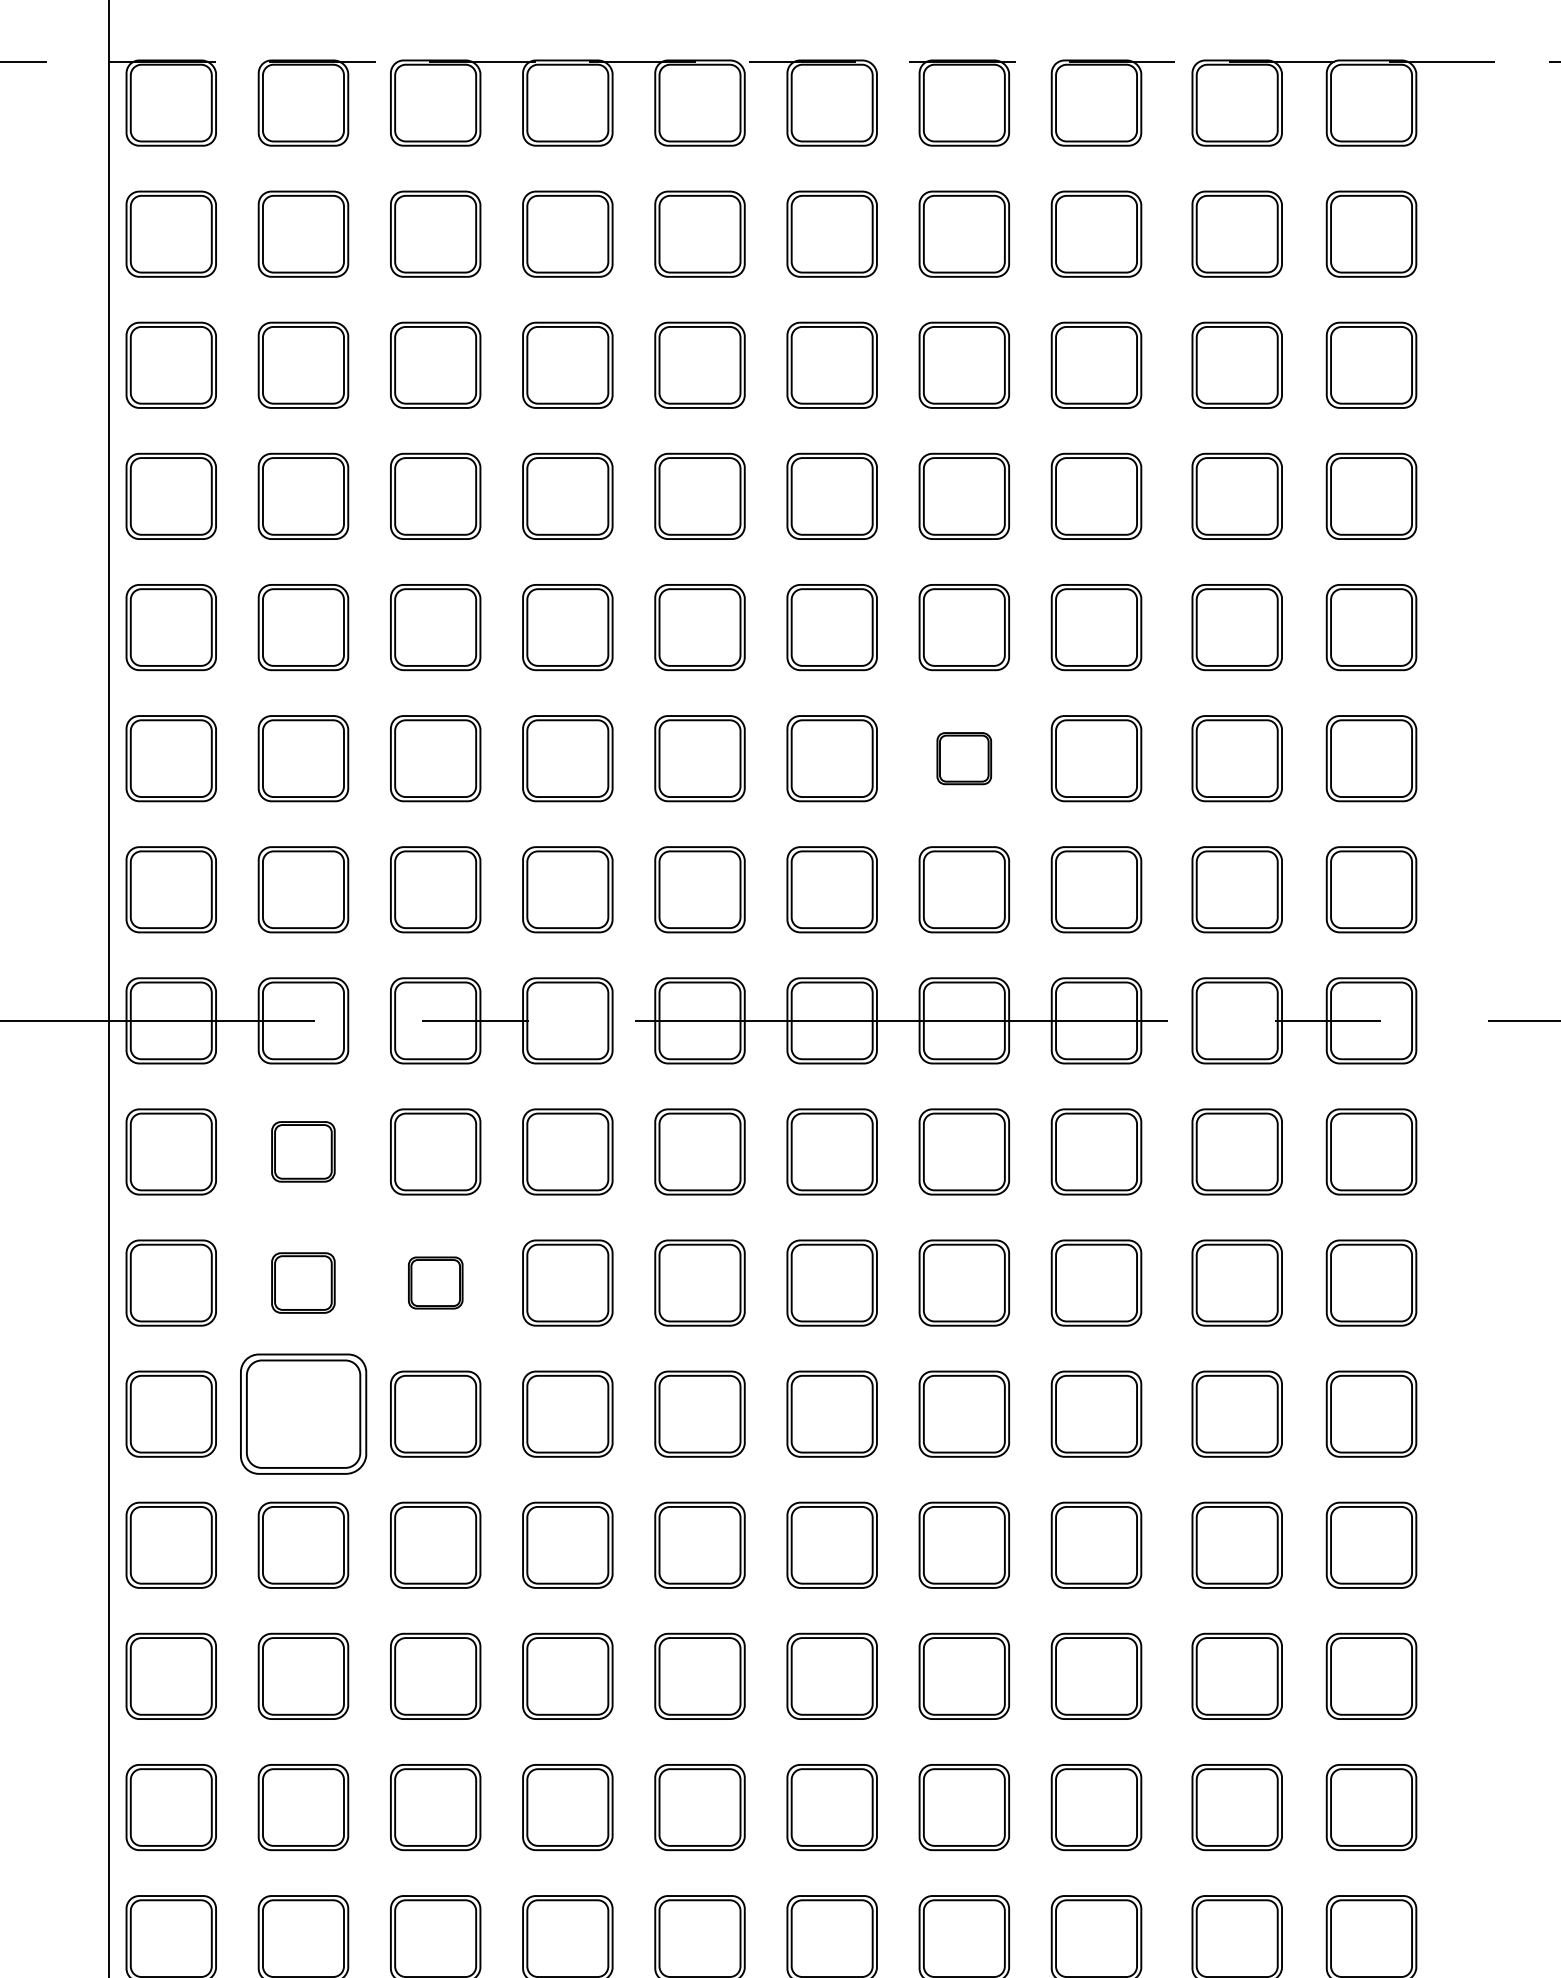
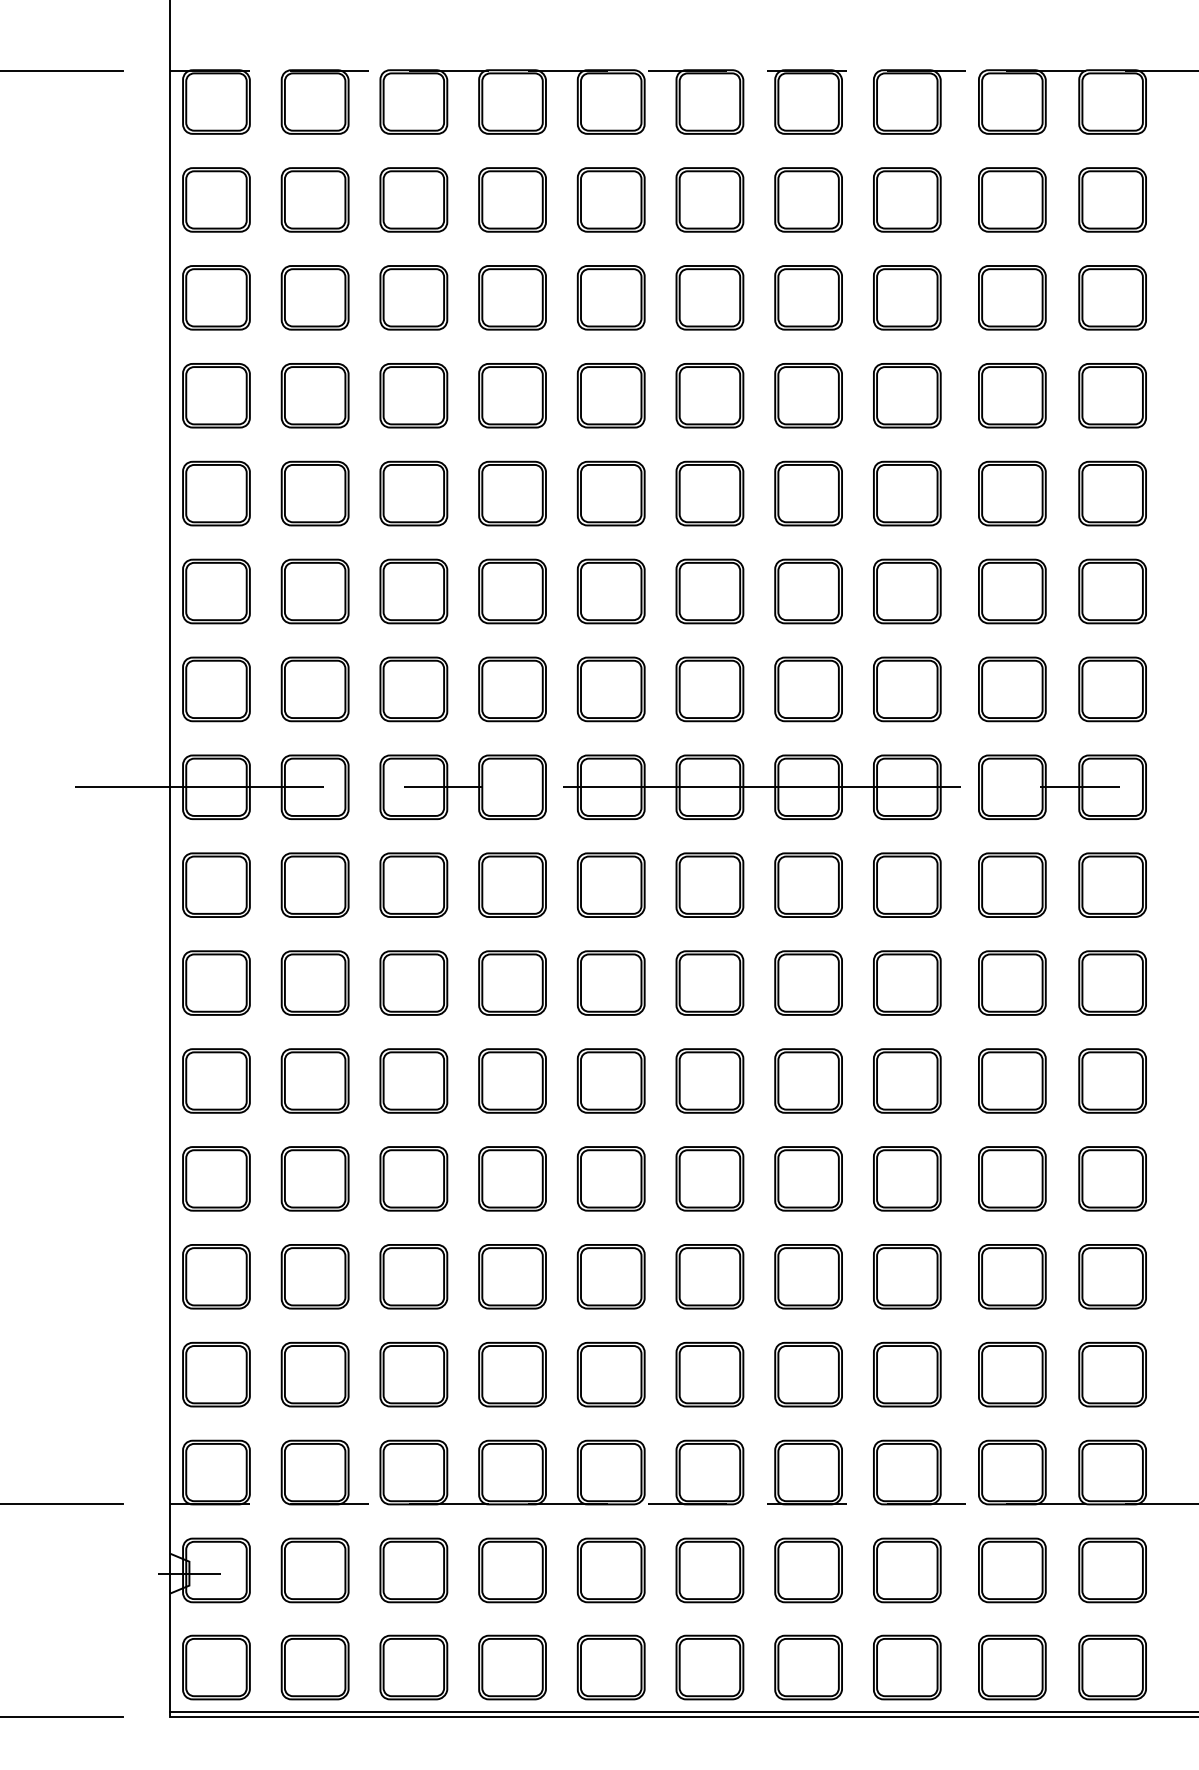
part: (964, 758) -> (808, 591), size x1.67
part: (302, 1151) -> (314, 884), size x1.43
part: (302, 1282) -> (314, 982), size x1.43
part: (435, 1282) -> (413, 982), size x1.67
part: (302, 1413) -> (314, 1080), size x0.71

